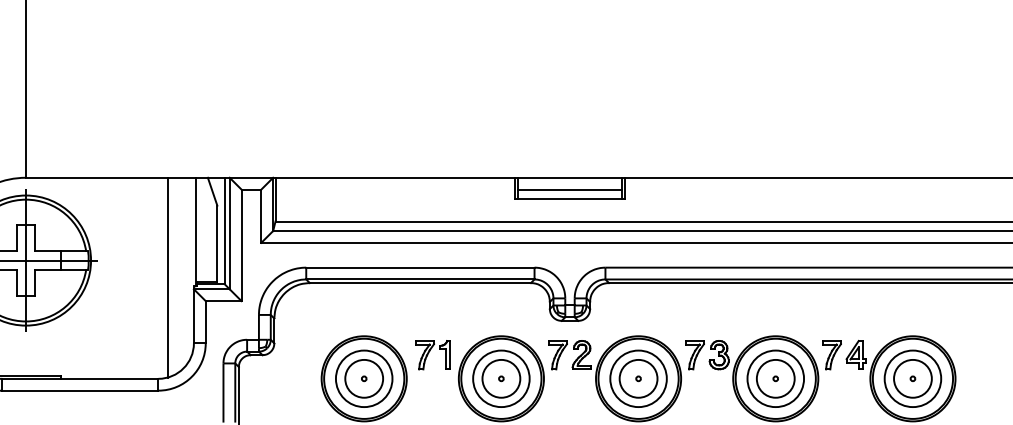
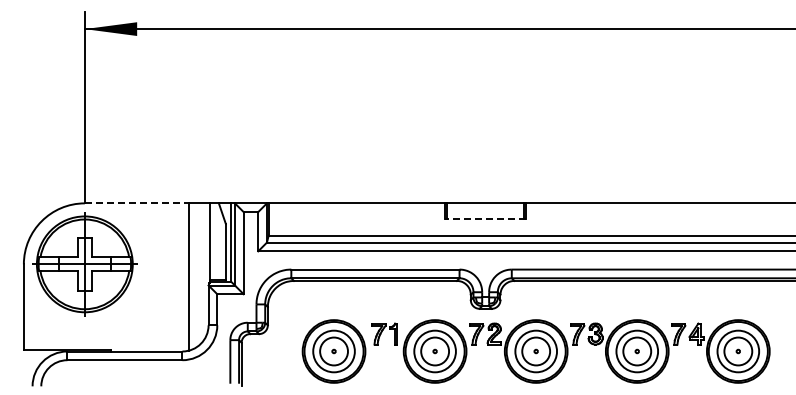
line: (97, 177) -> (137, 203), solid -> dashed
line: (569, 190) -> (485, 212), removed
line: (569, 199) -> (485, 219), solid -> dashed

